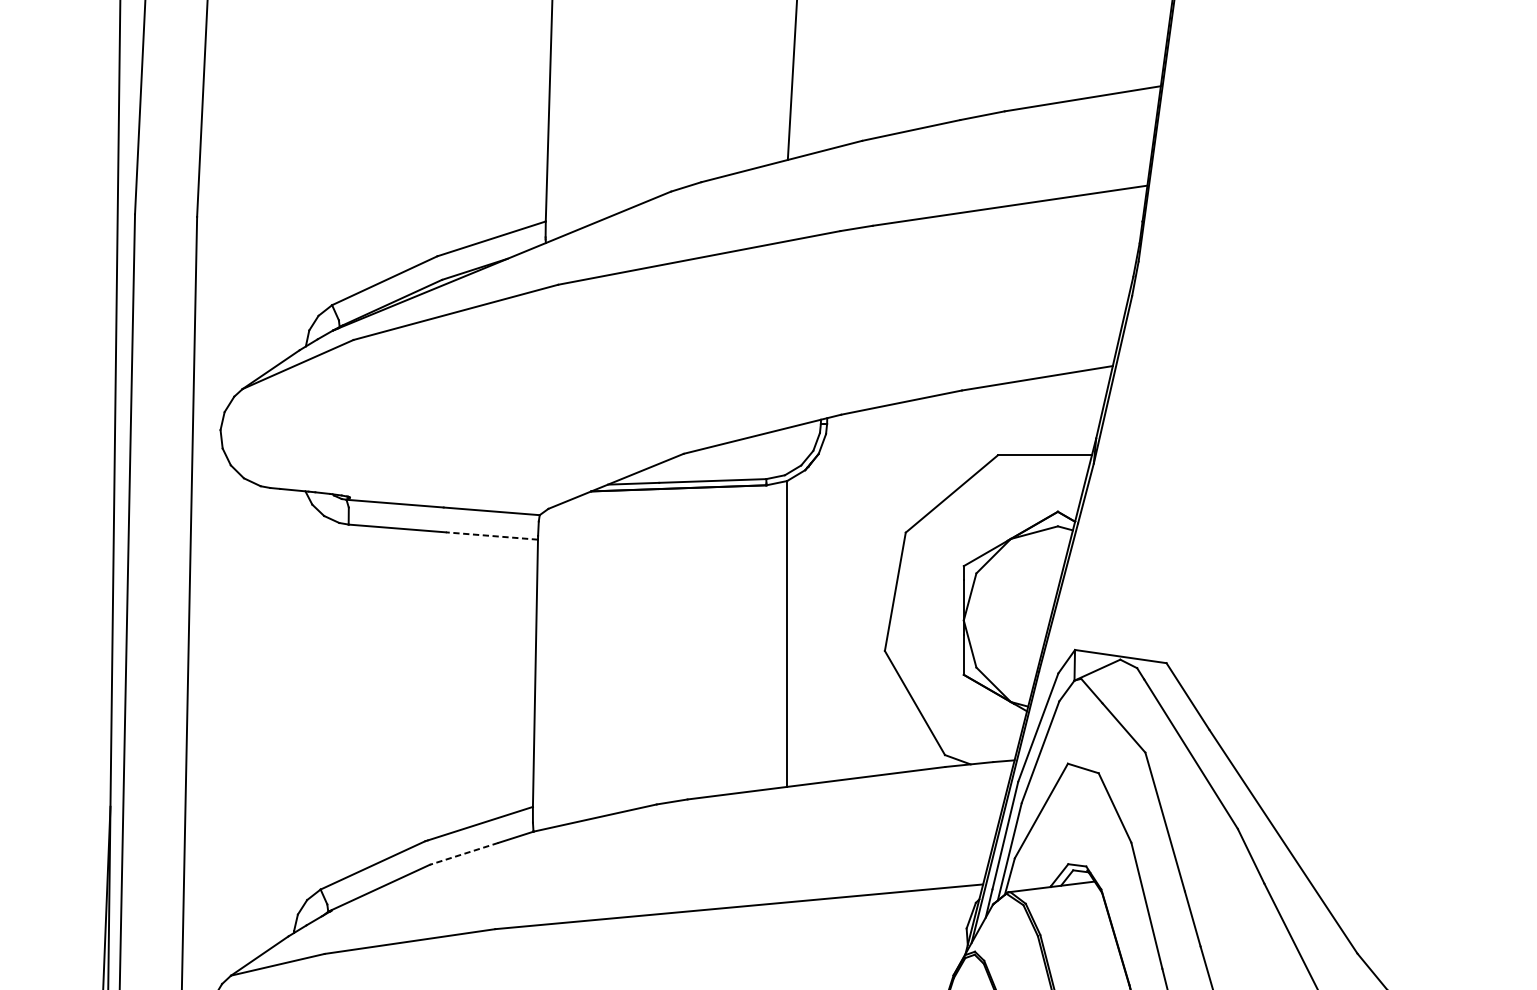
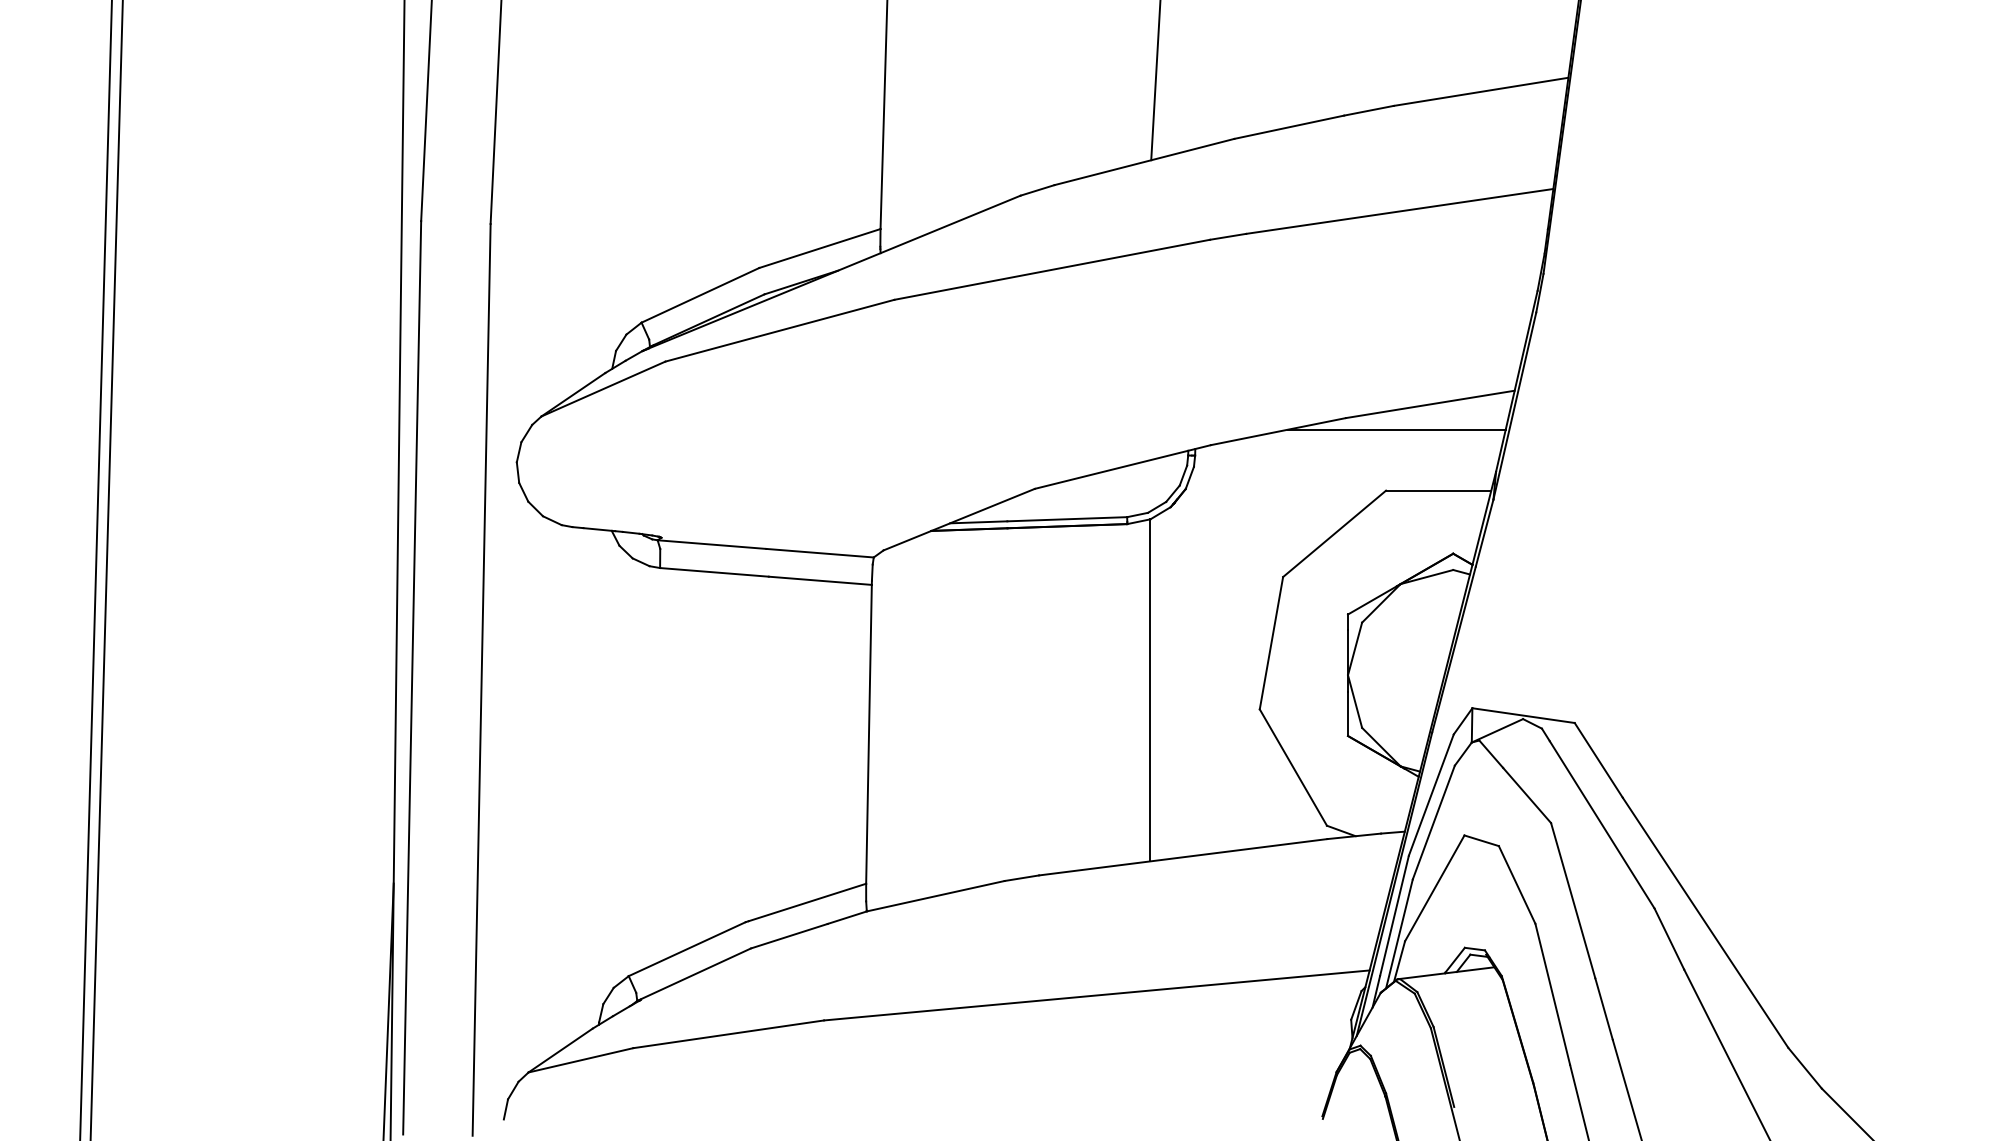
line: (1007, 400) -> (1396, 429), added
line: (492, 535) -> (820, 580), dashed -> solid
line: (463, 854) -> (788, 936), dashed -> solid

